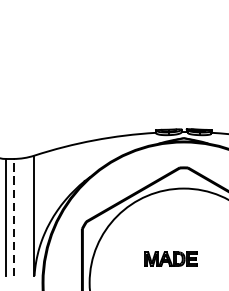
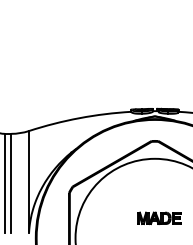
line: (13, 216) -> (11, 182), dashed -> solid
part: (171, 258) -> (159, 217), moved

